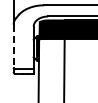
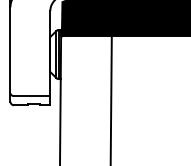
line: (13, 46) -> (10, 50), dashed -> solid

